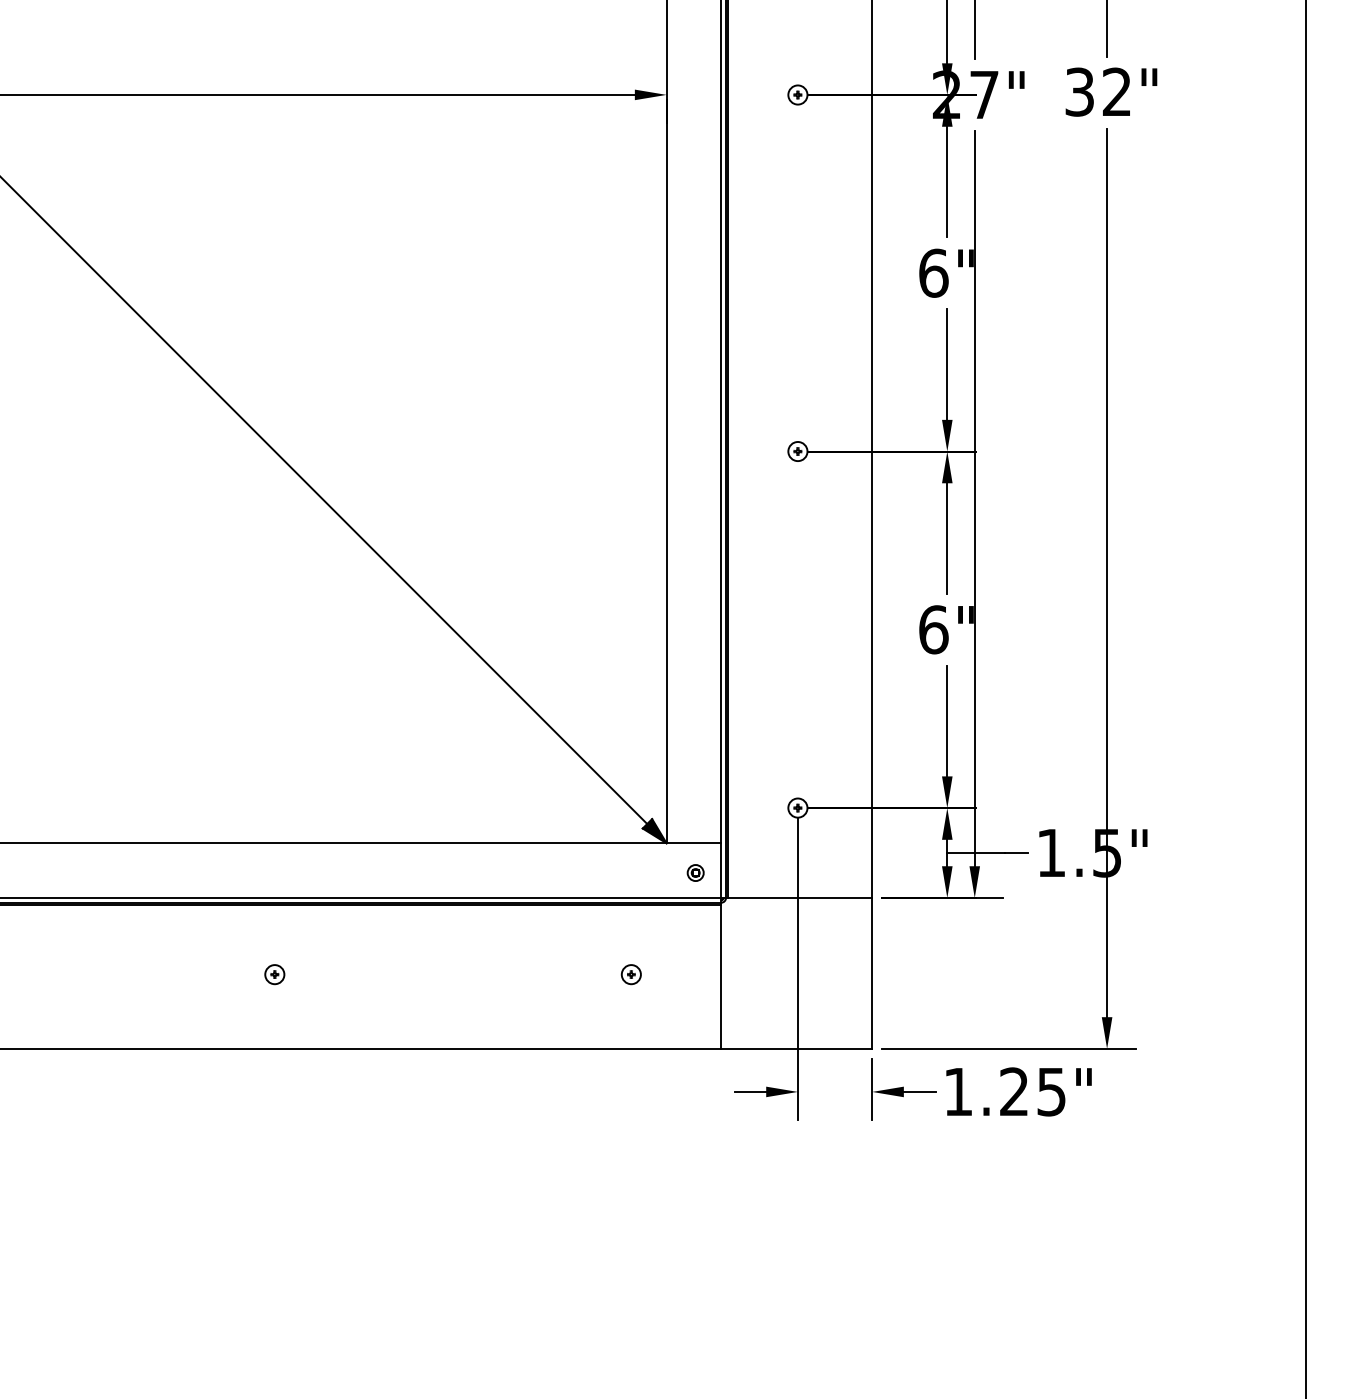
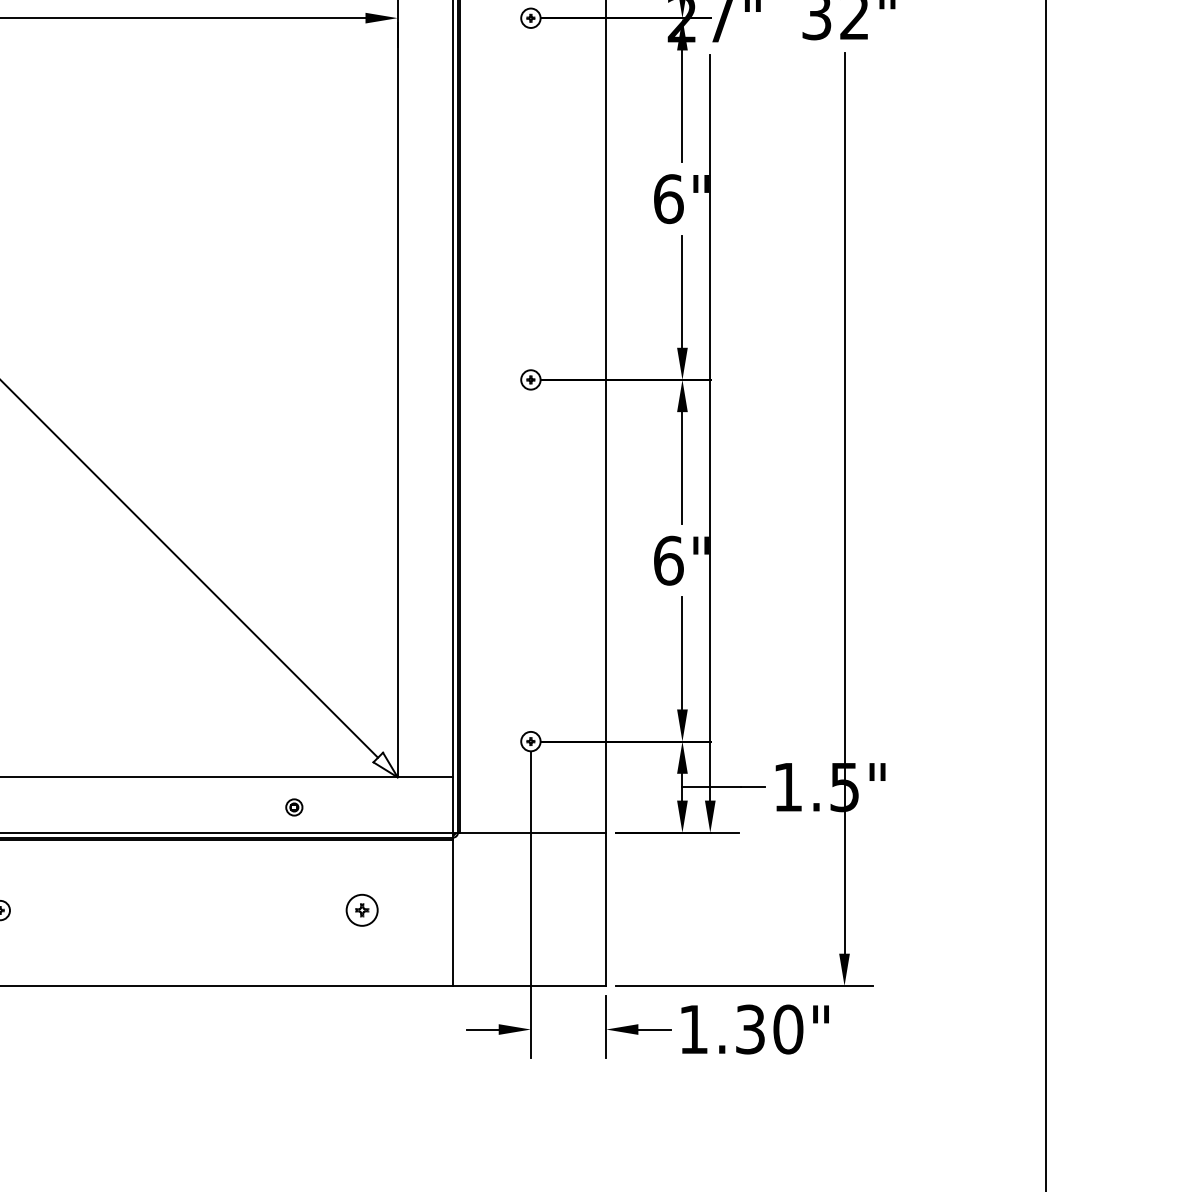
fill: (654, 831) -> (385, 765), removed
part: (695, 872) -> (294, 806), moved
part: (630, 974) -> (361, 910), size x1.6
text: (1033, 1091) -> (769, 1029), 1.25" -> 1.30"

